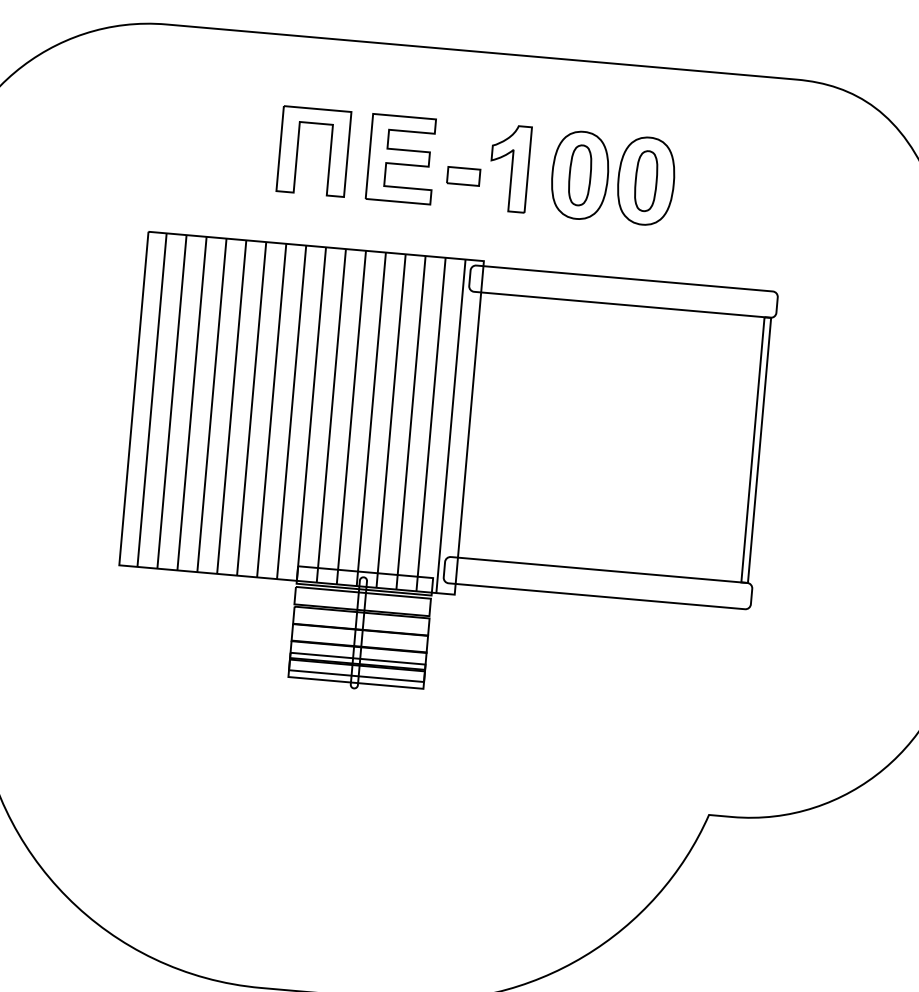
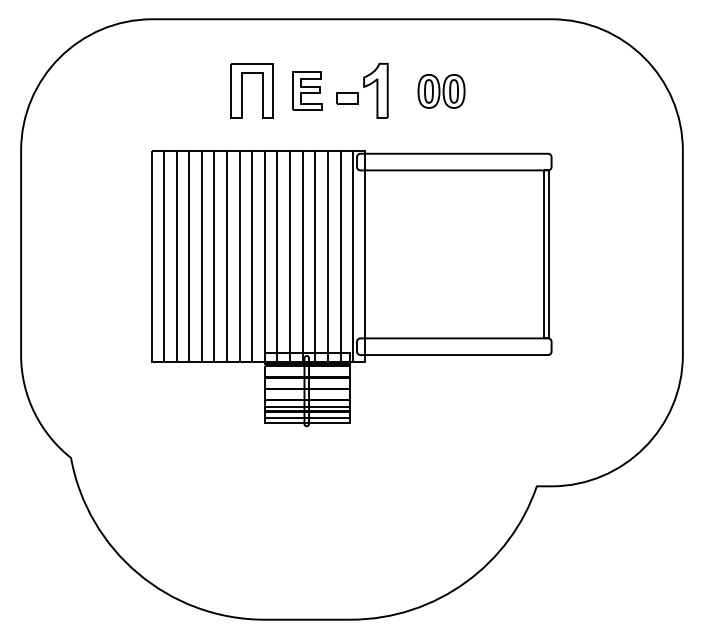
part: (401, 158) -> (307, 90), size x0.7
part: (613, 178) -> (441, 91), size x0.6

